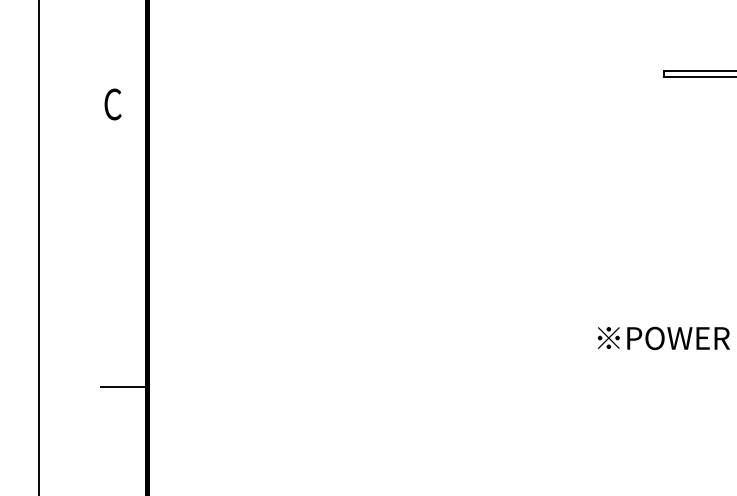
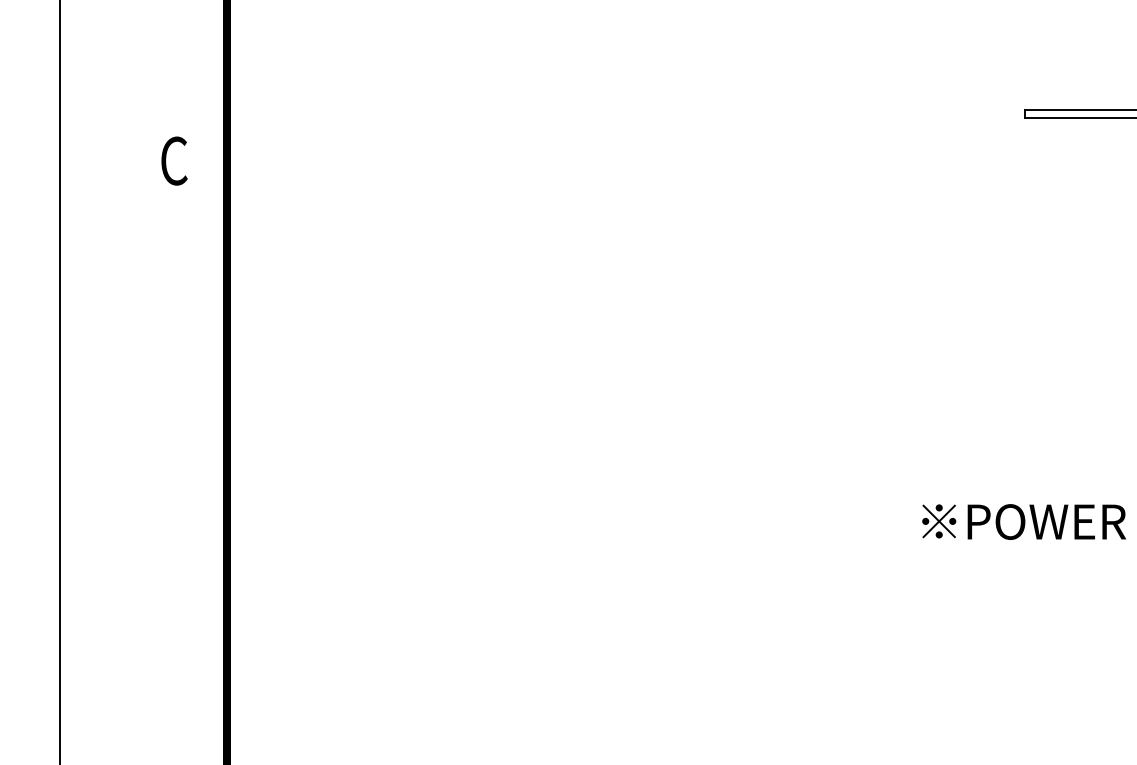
line: (124, 386) -> (192, 596), removed

